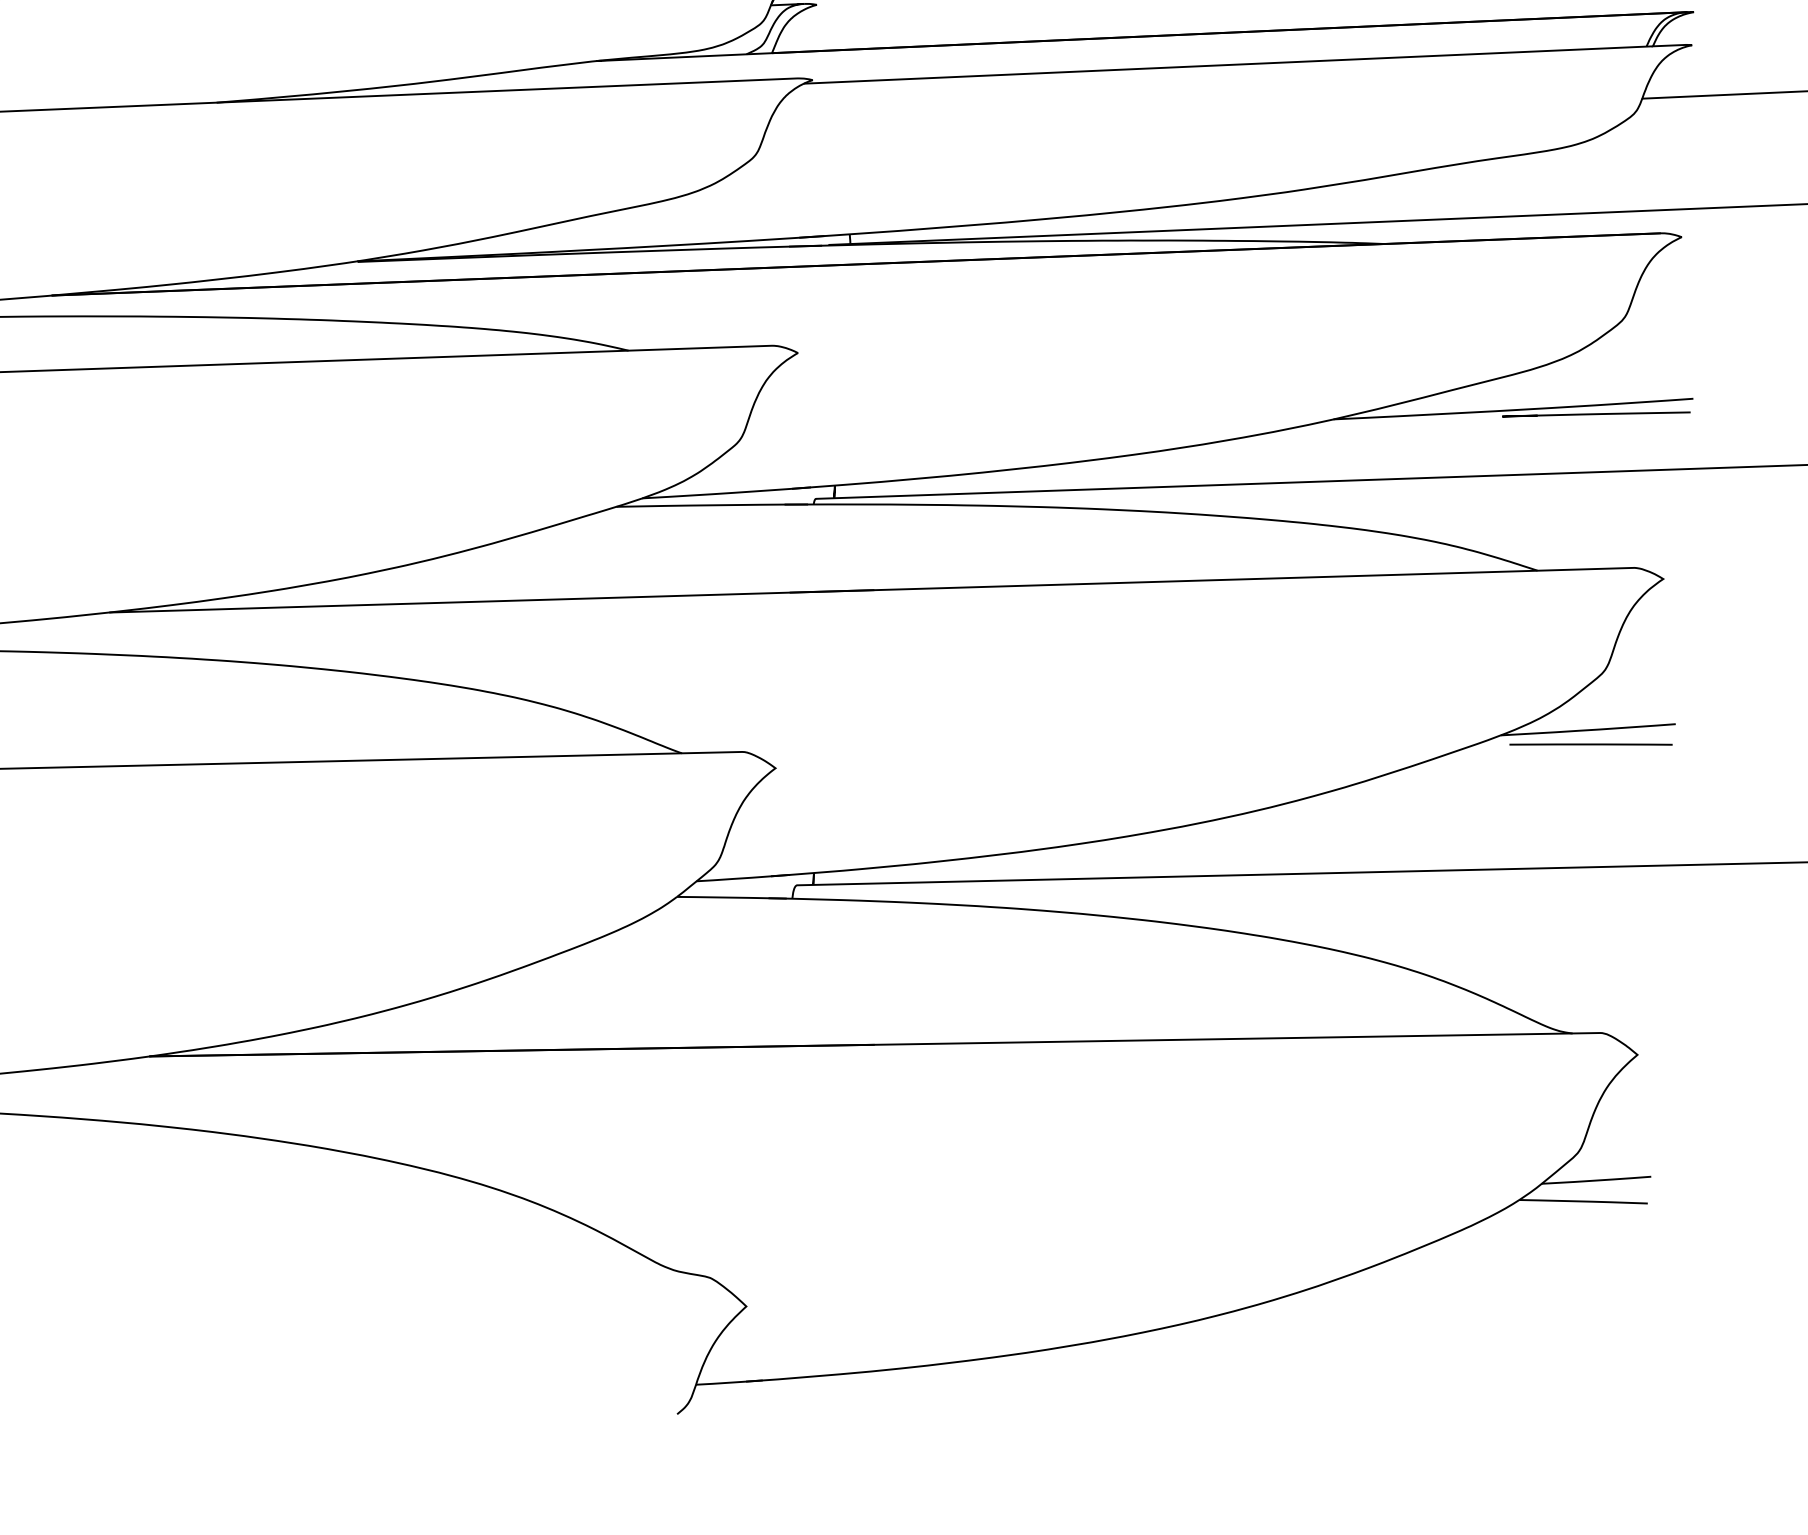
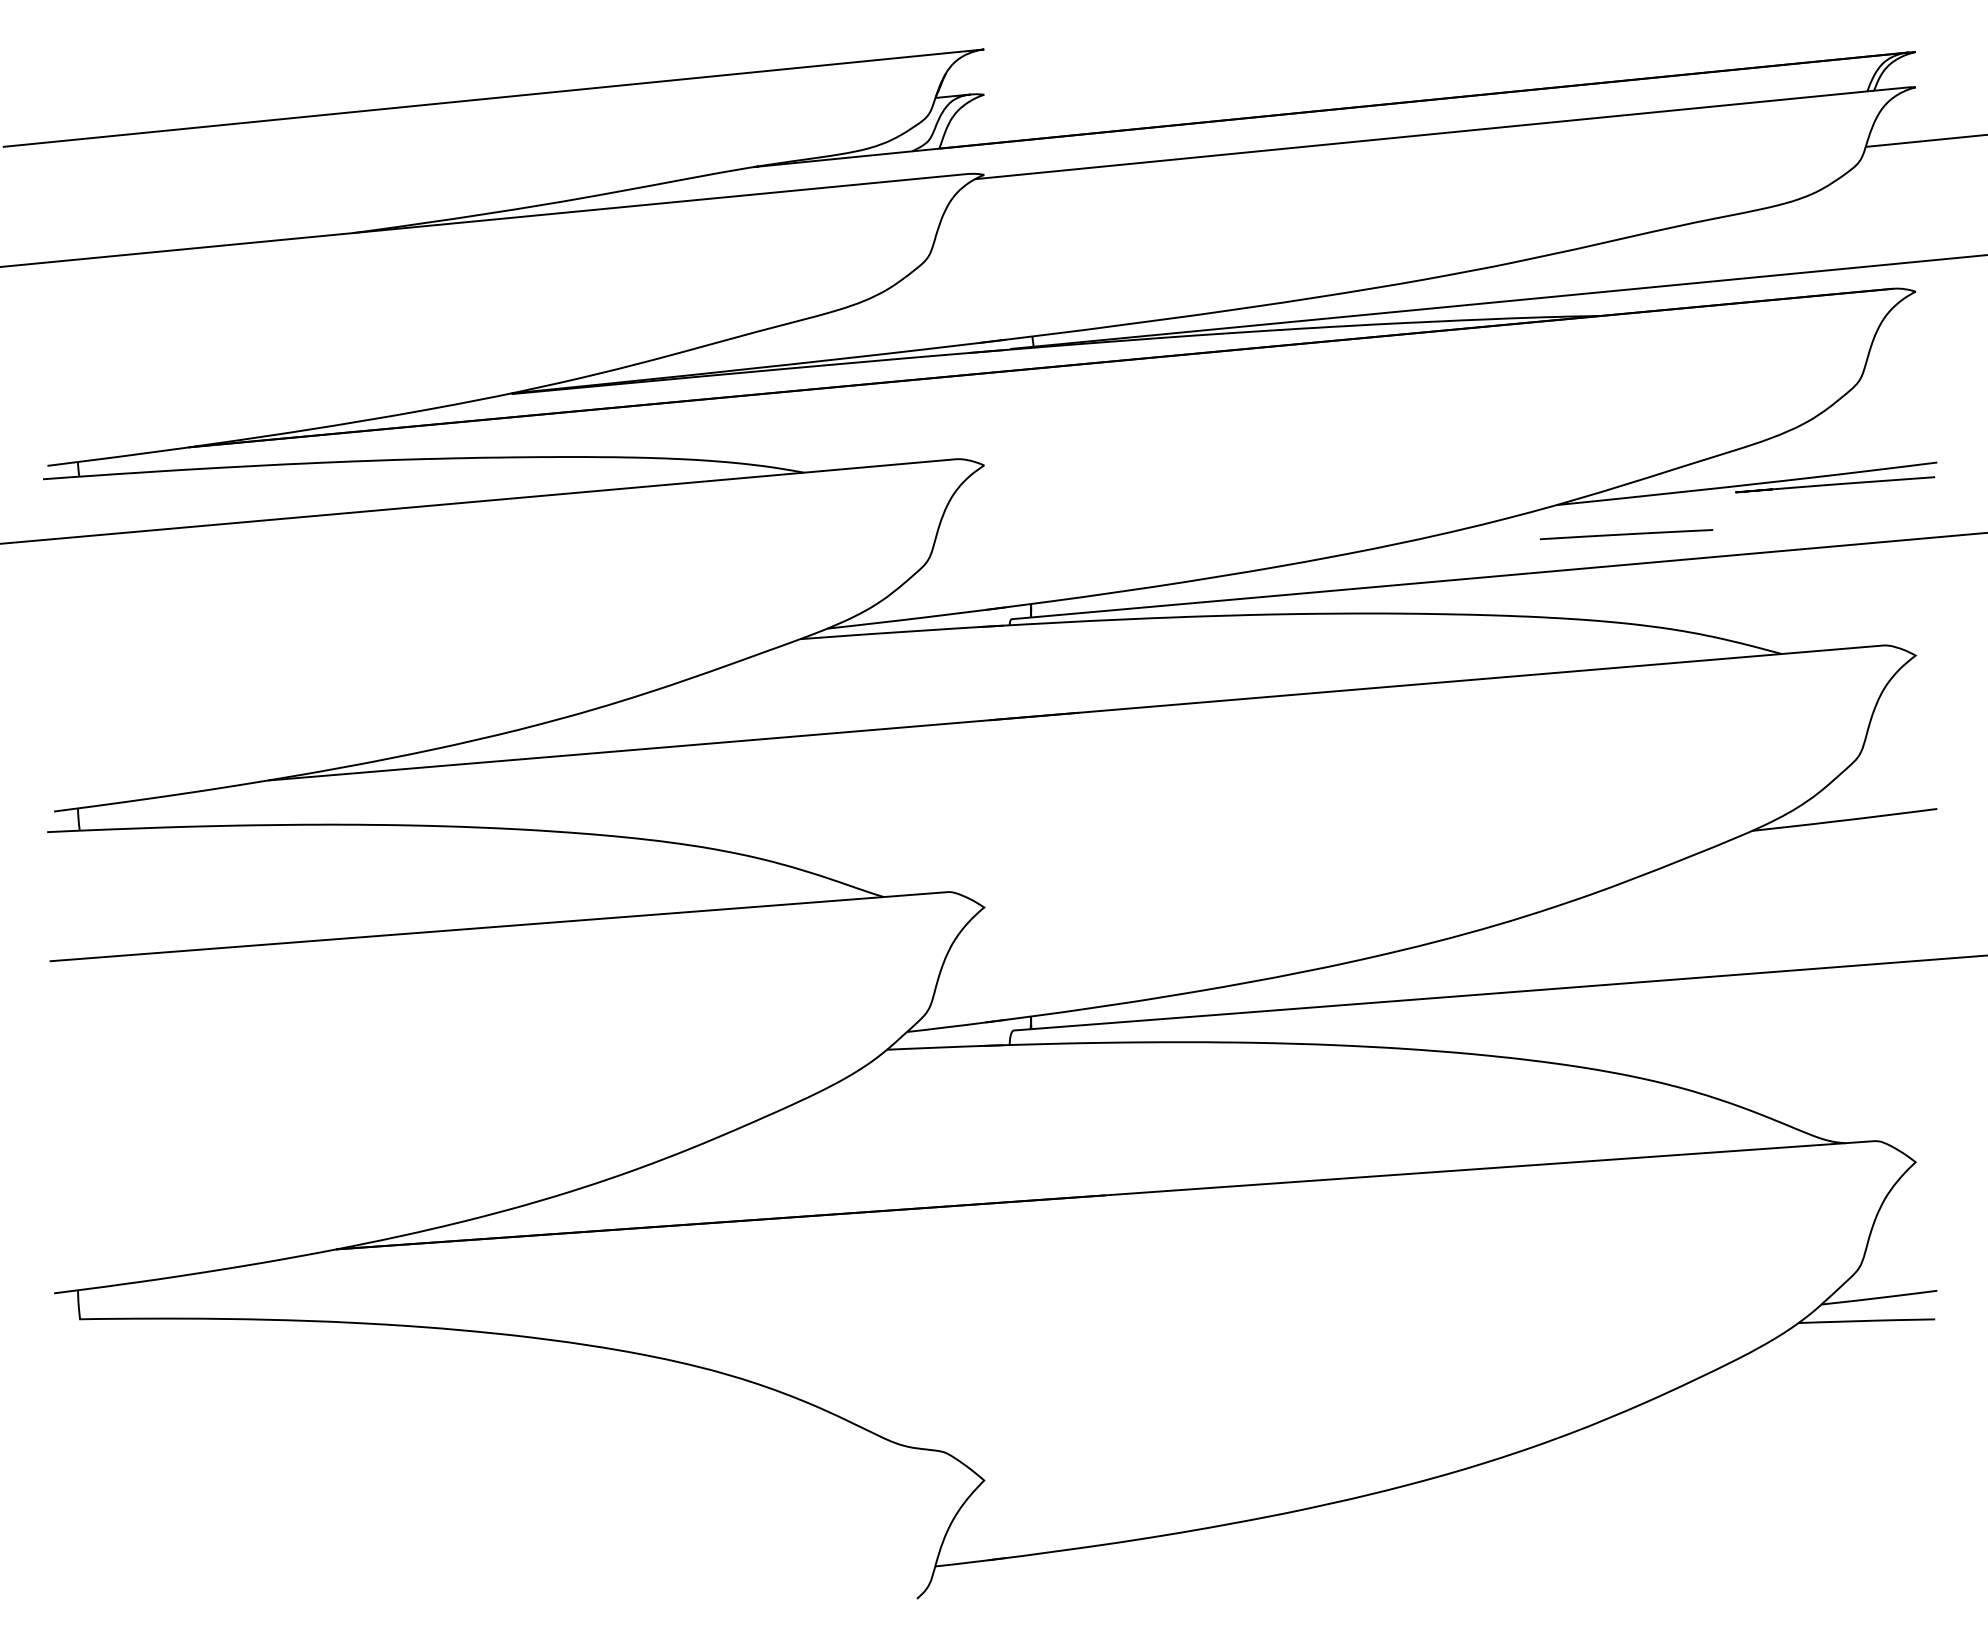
line: (1591, 744) -> (1626, 534), moved

